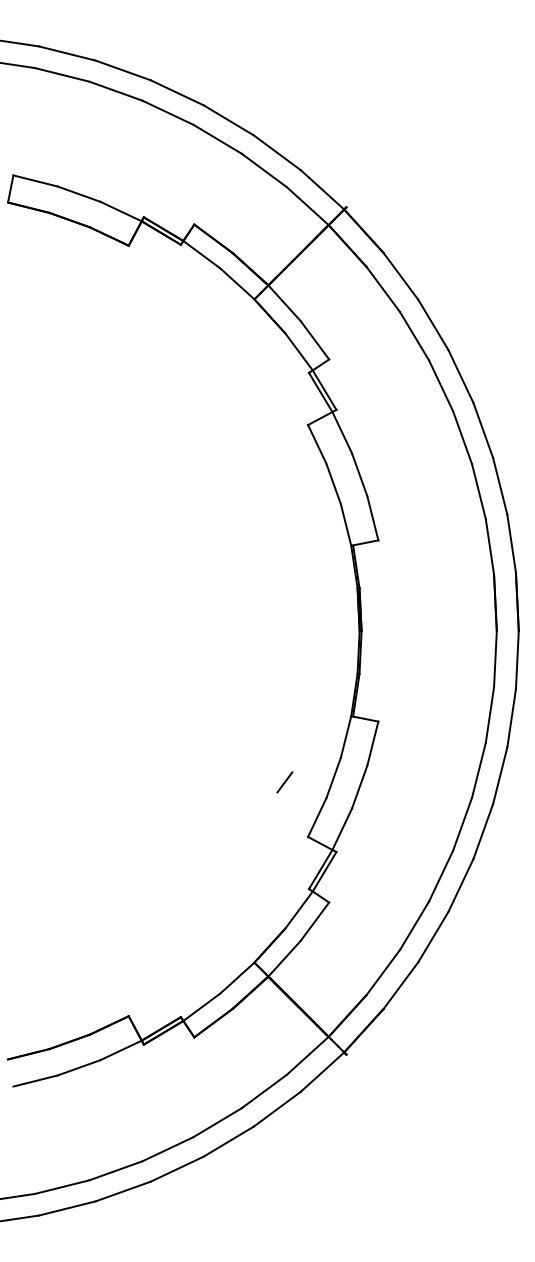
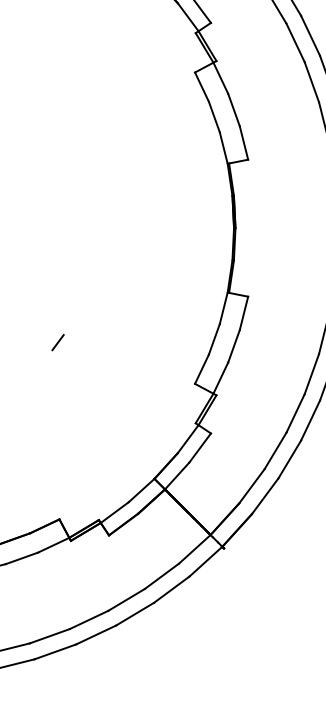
line: (284, 782) -> (57, 342), moved

